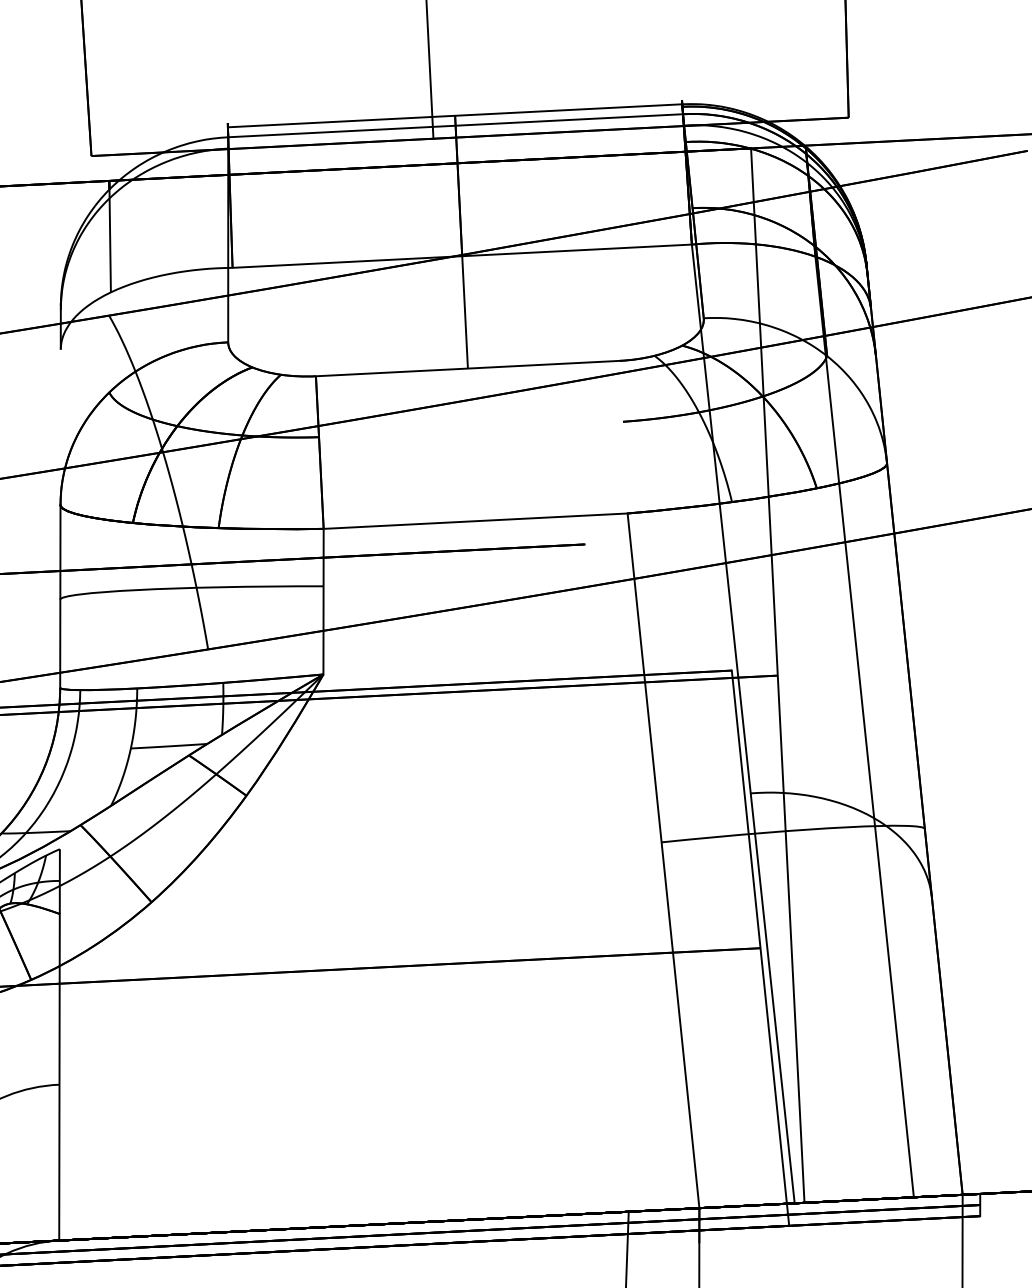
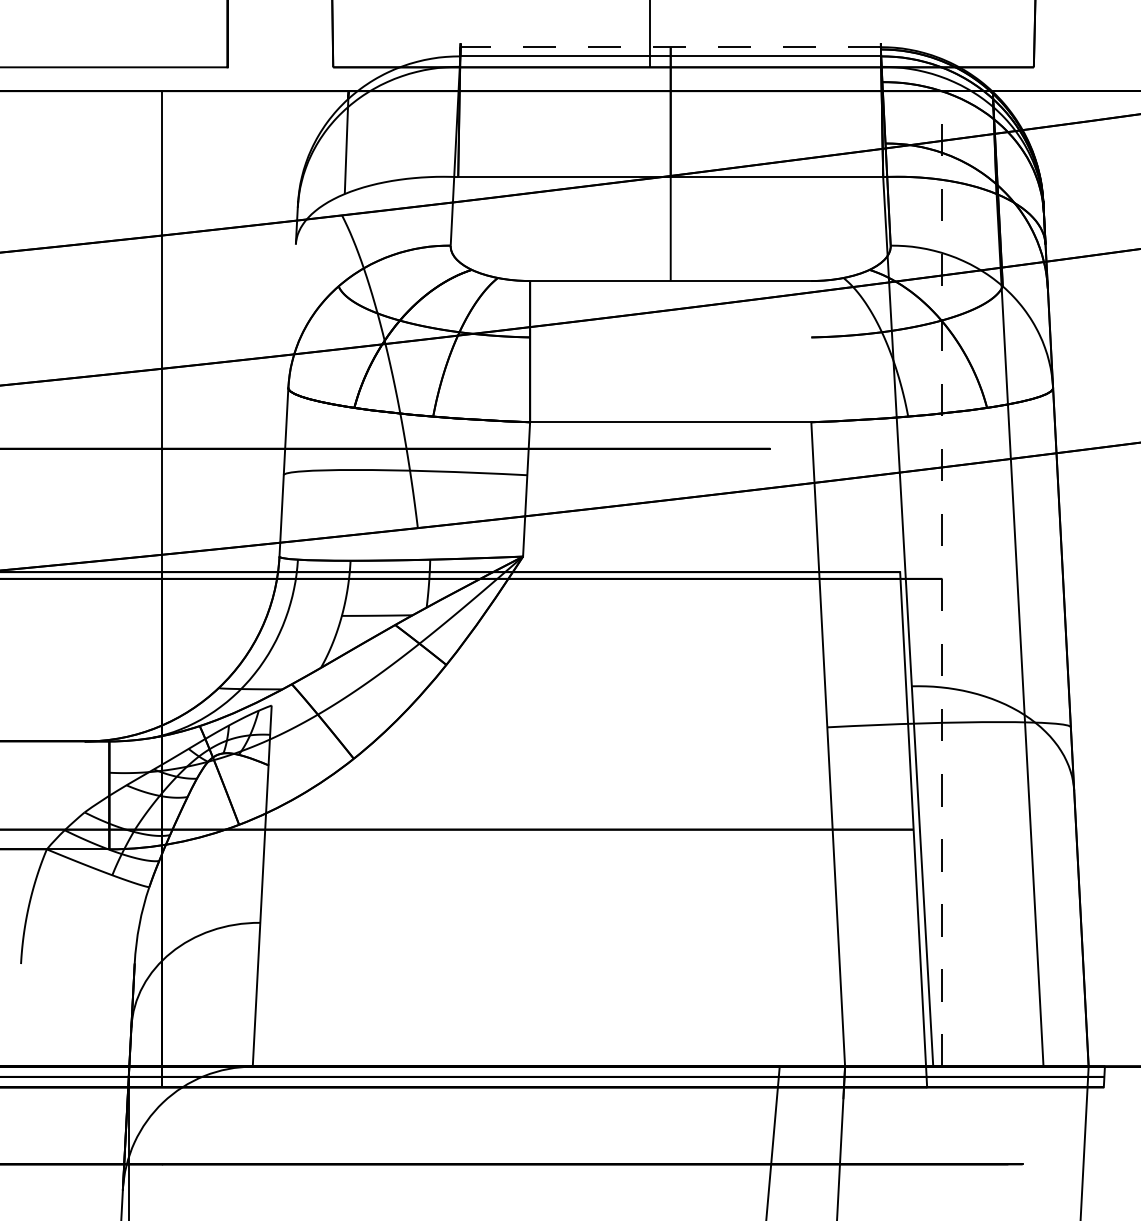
line: (454, 116) -> (670, 47), solid -> dashed
line: (777, 675) -> (942, 578), solid -> dashed

